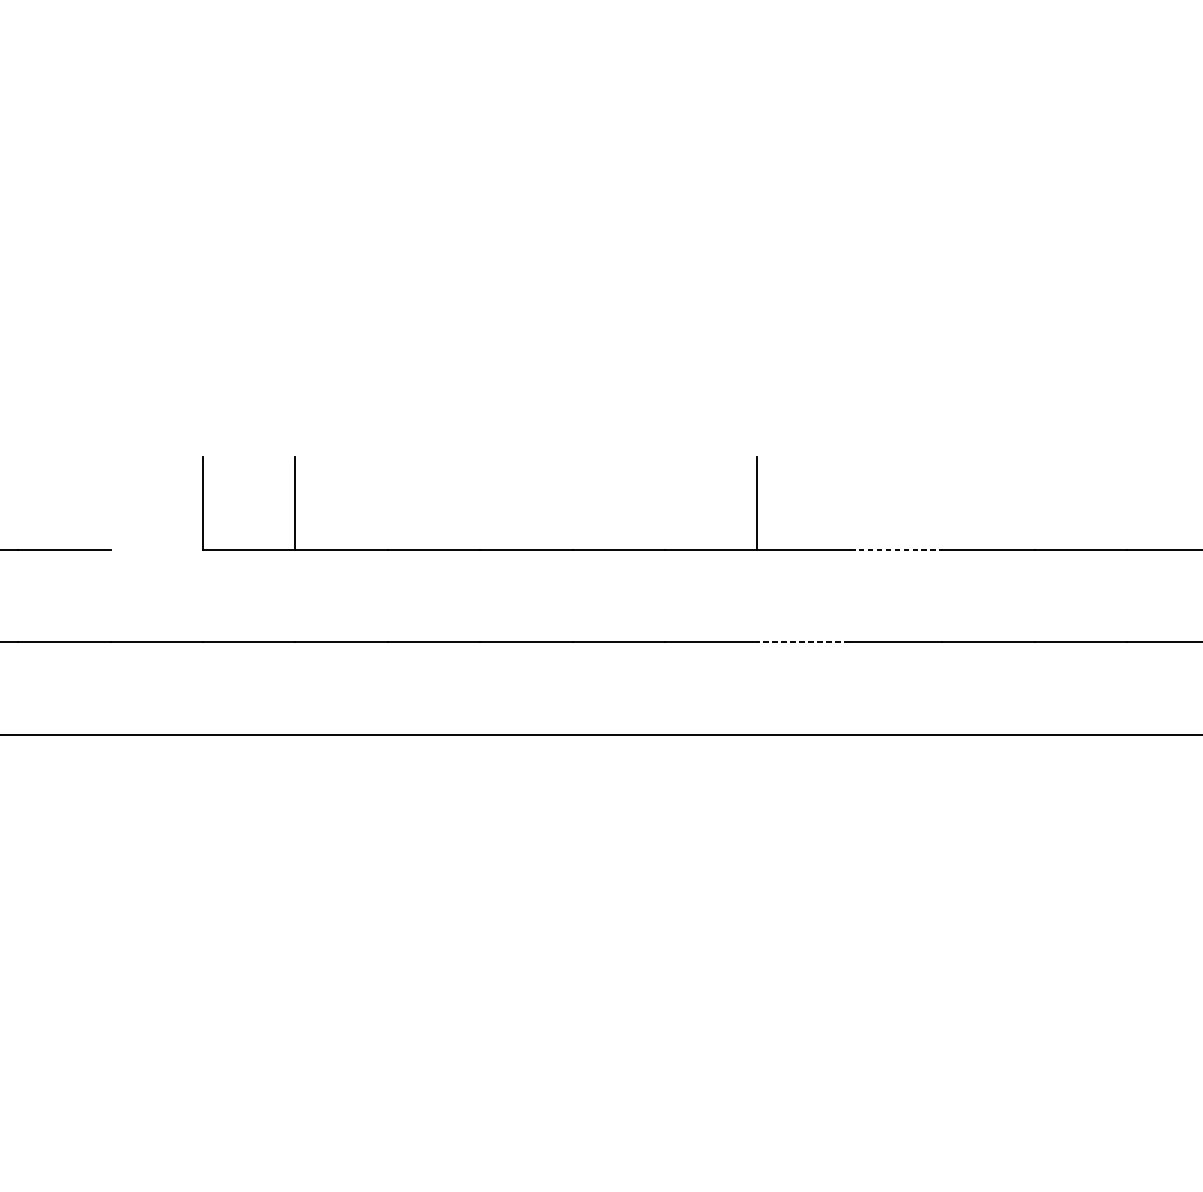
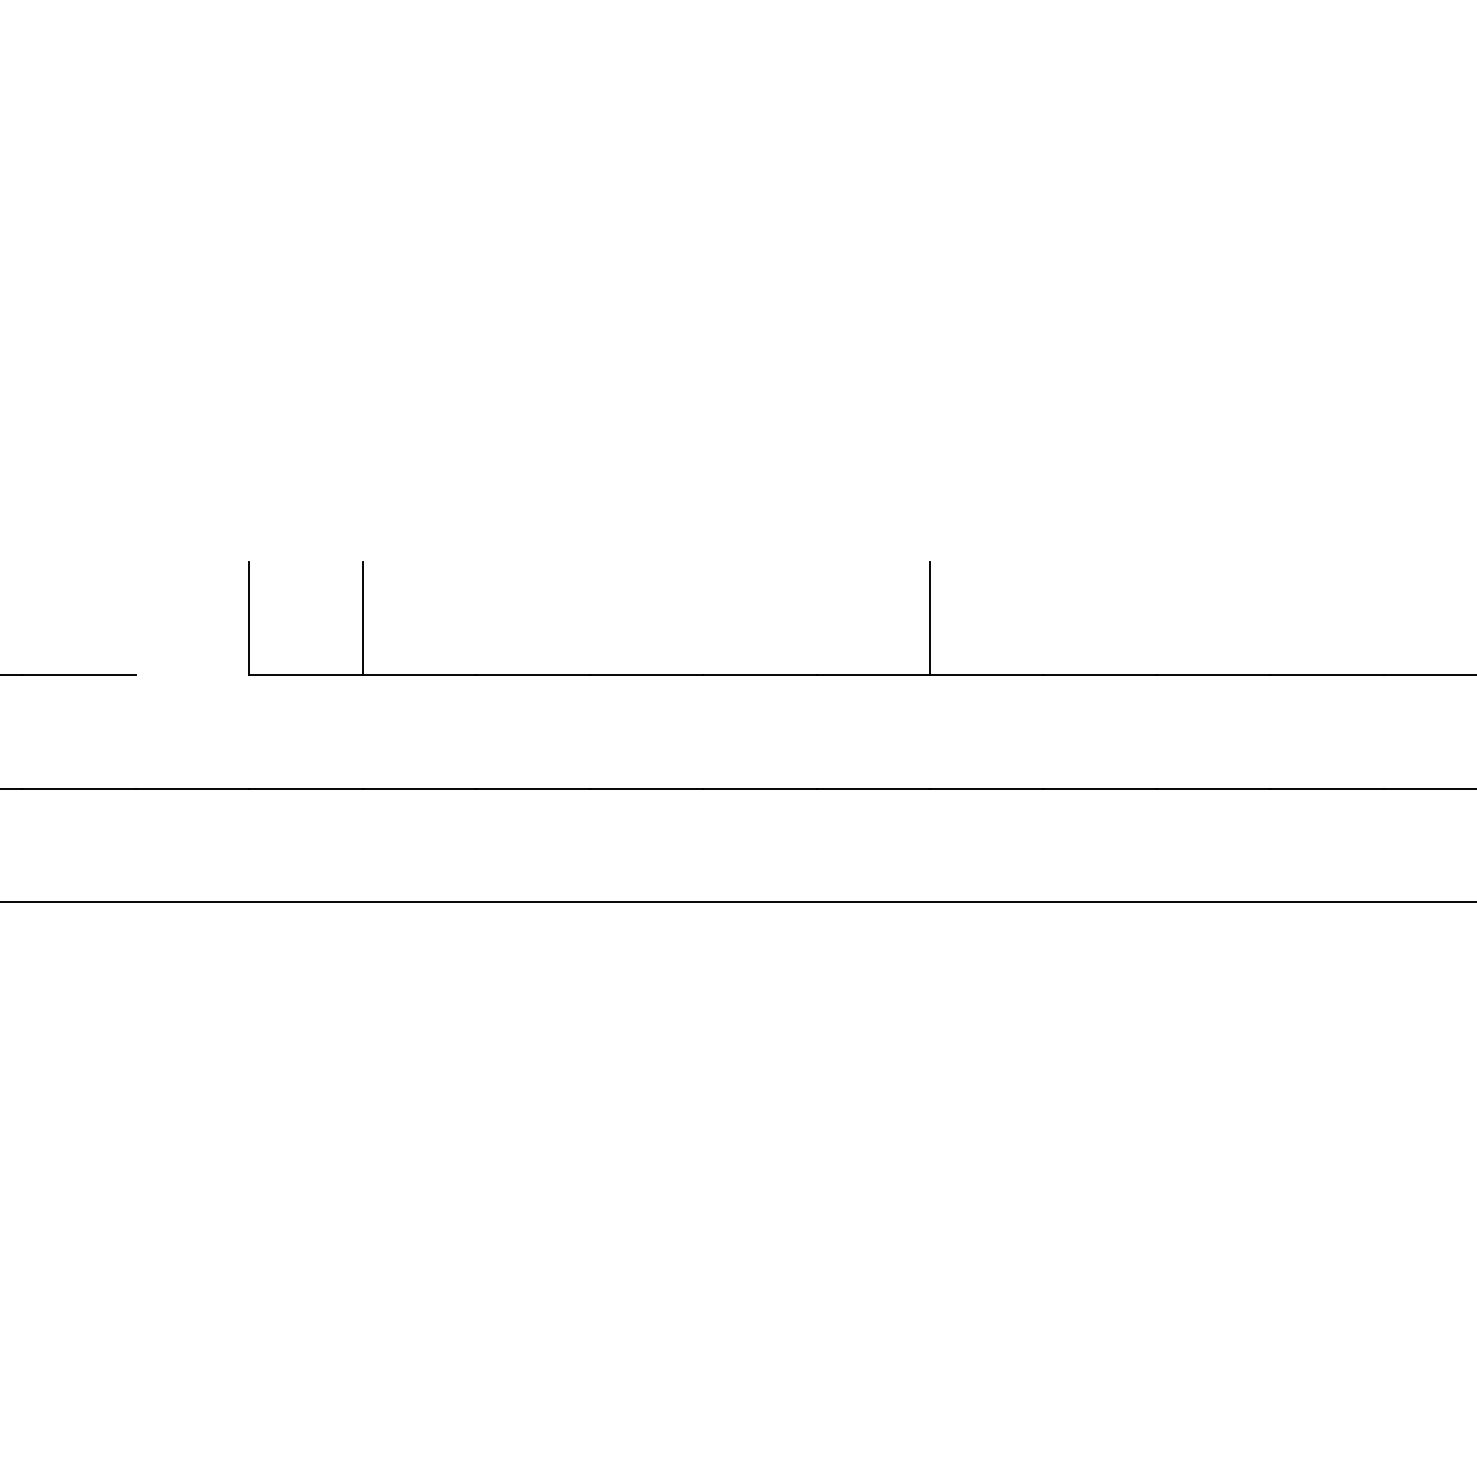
line: (896, 549) -> (1100, 675), dashed -> solid
line: (803, 642) -> (986, 788), dashed -> solid

